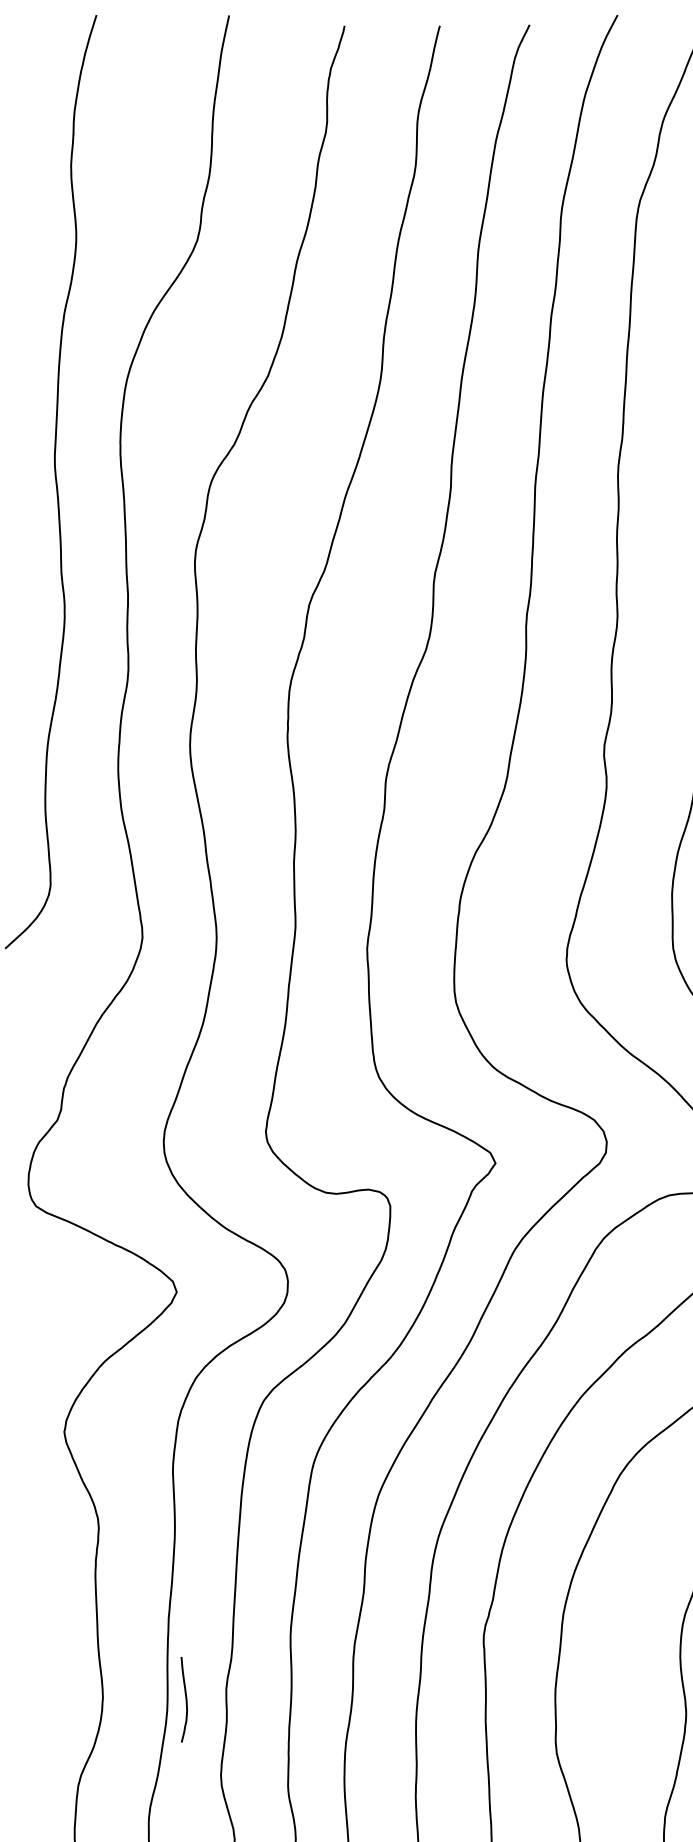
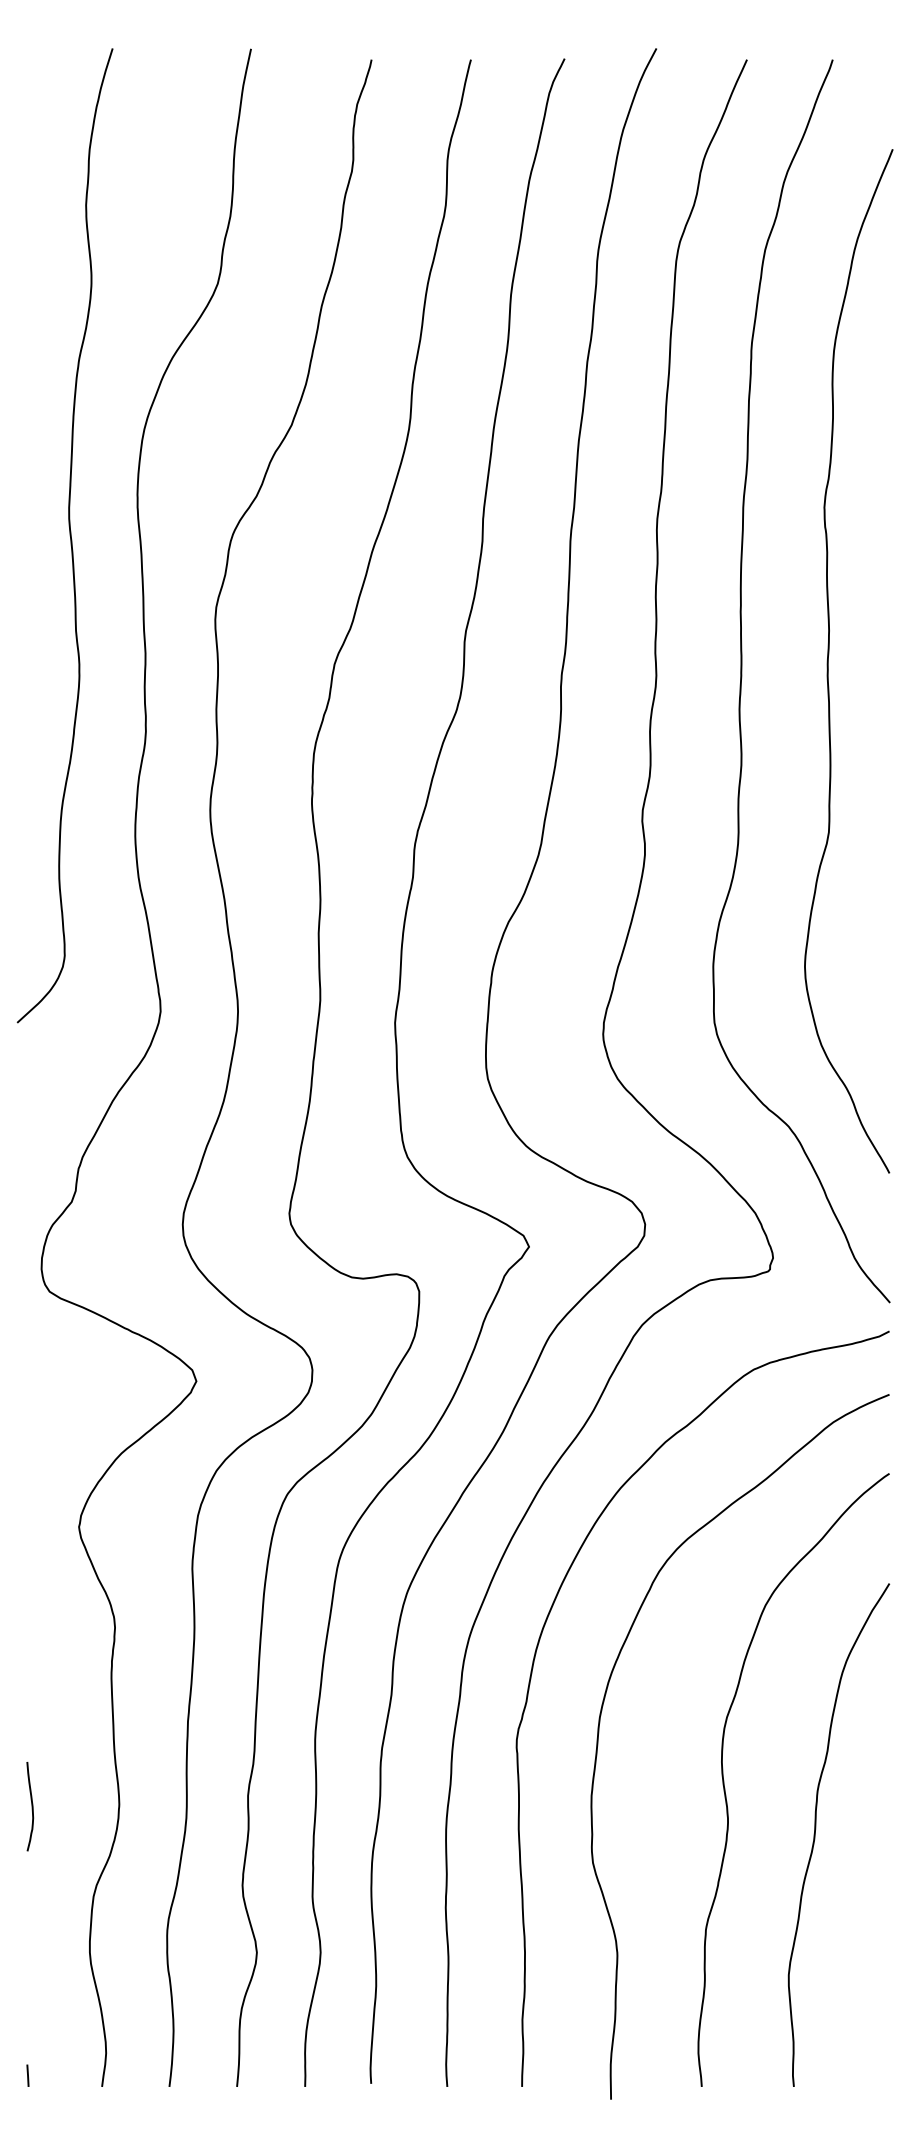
curve: (185, 1699) -> (31, 1806), moved

